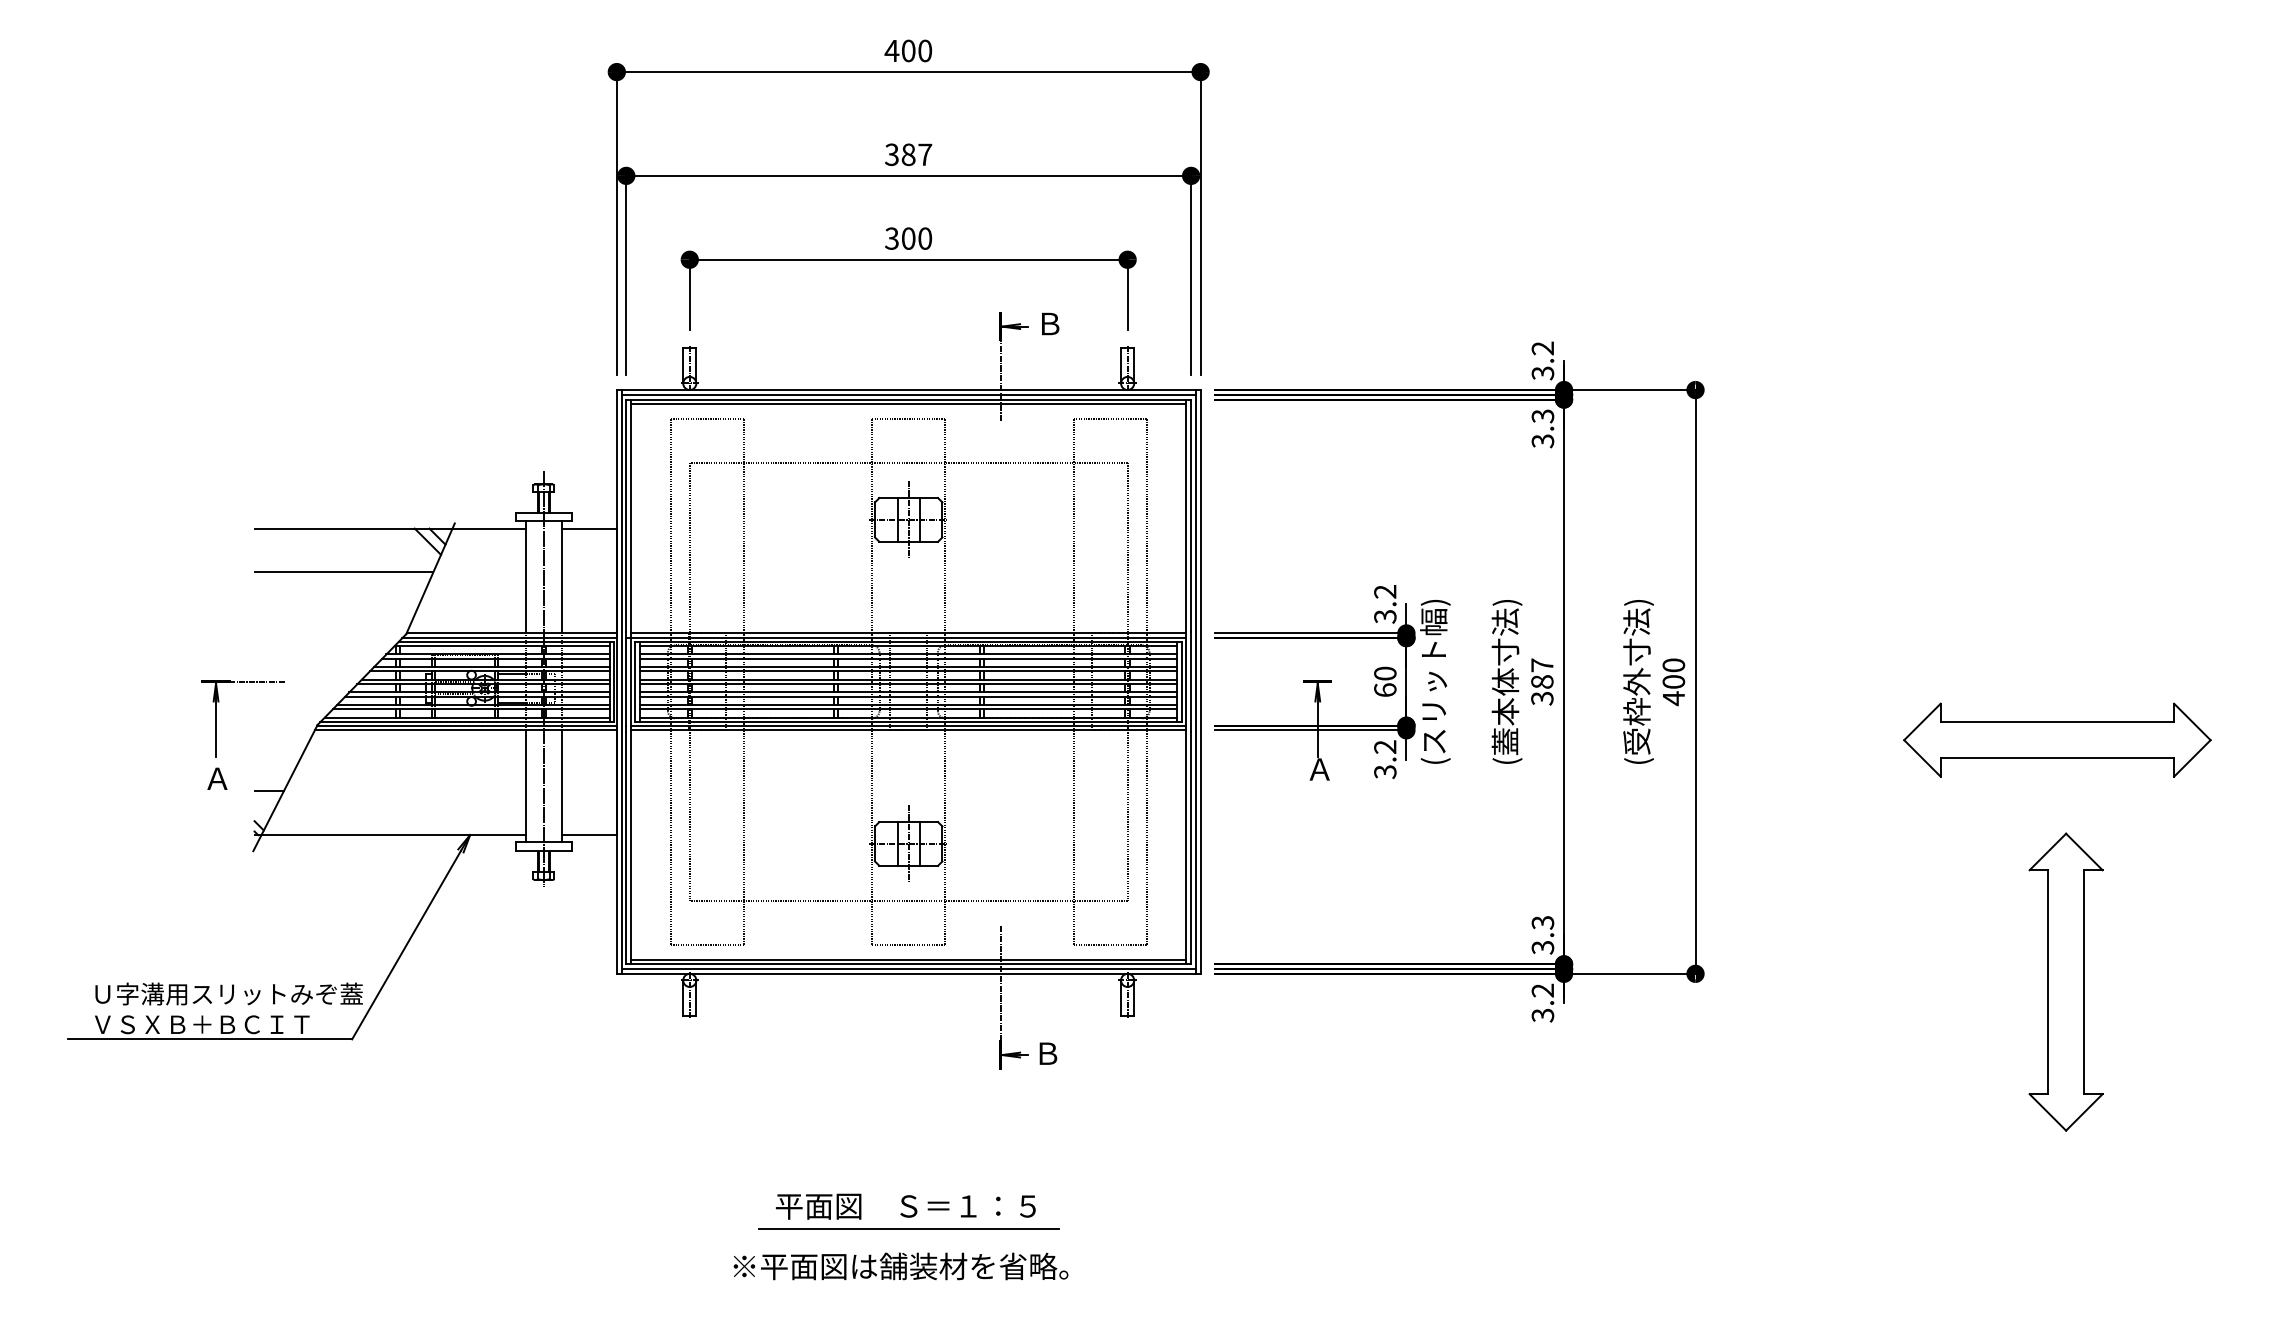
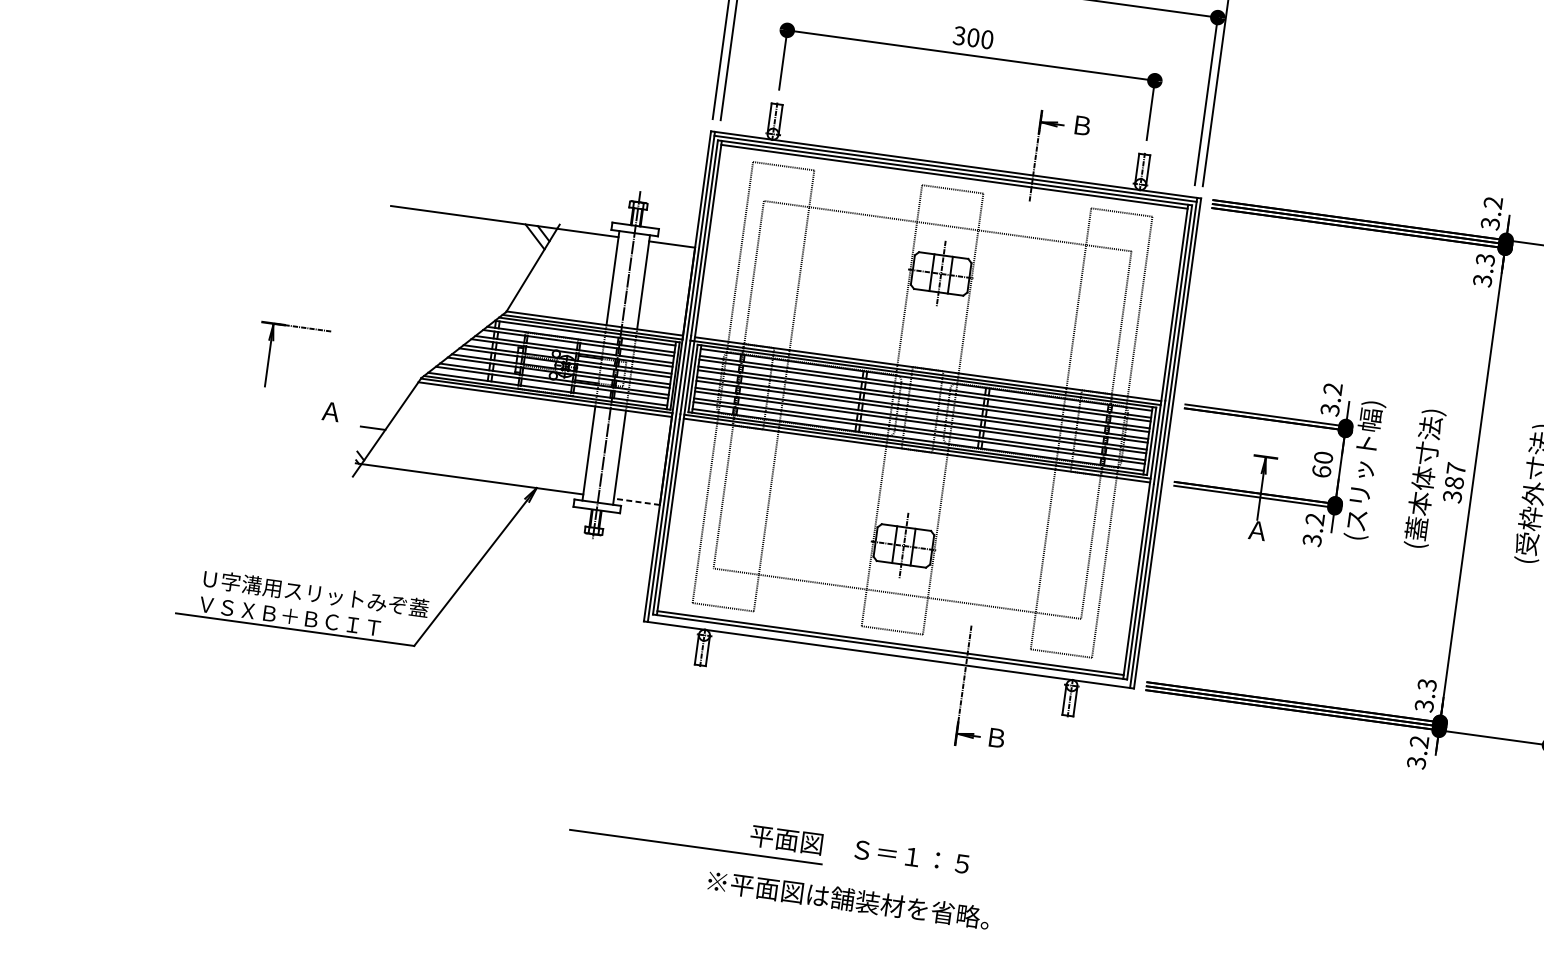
line: (343, 572) -> (460, 253), removed
part: (216, 718) -> (269, 354), moved
line: (588, 835) -> (636, 502), solid -> dashed
line: (908, 969) -> (889, 651), removed
line: (908, 1228) -> (695, 846), moved

